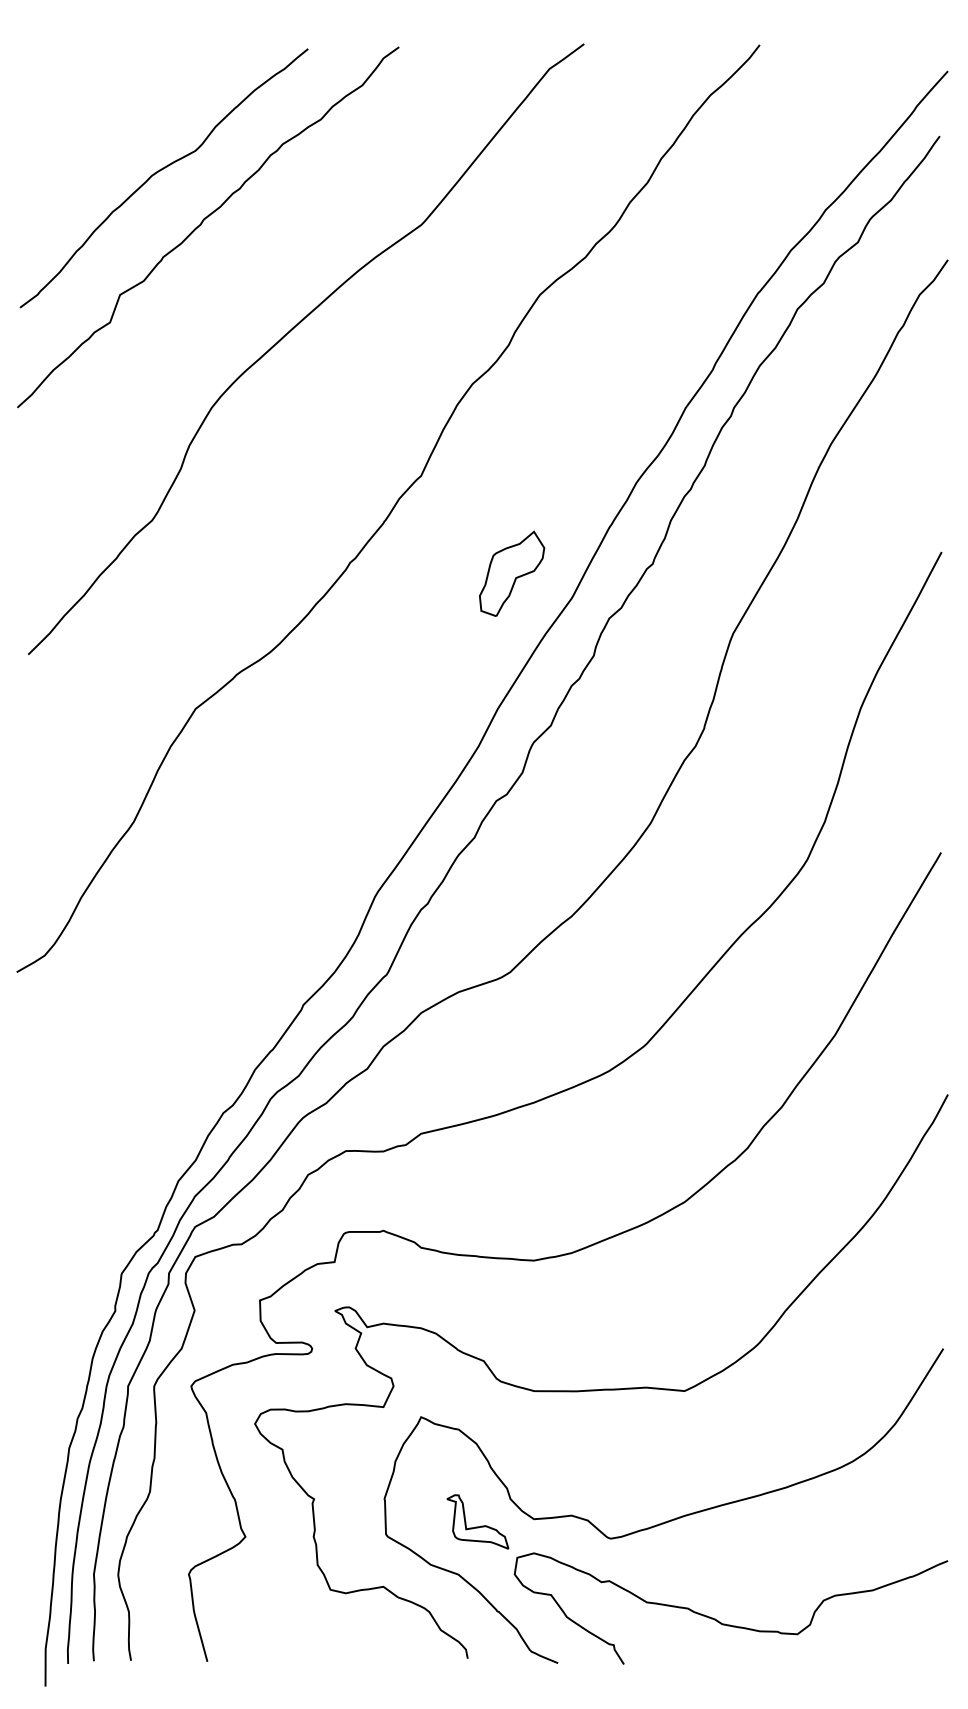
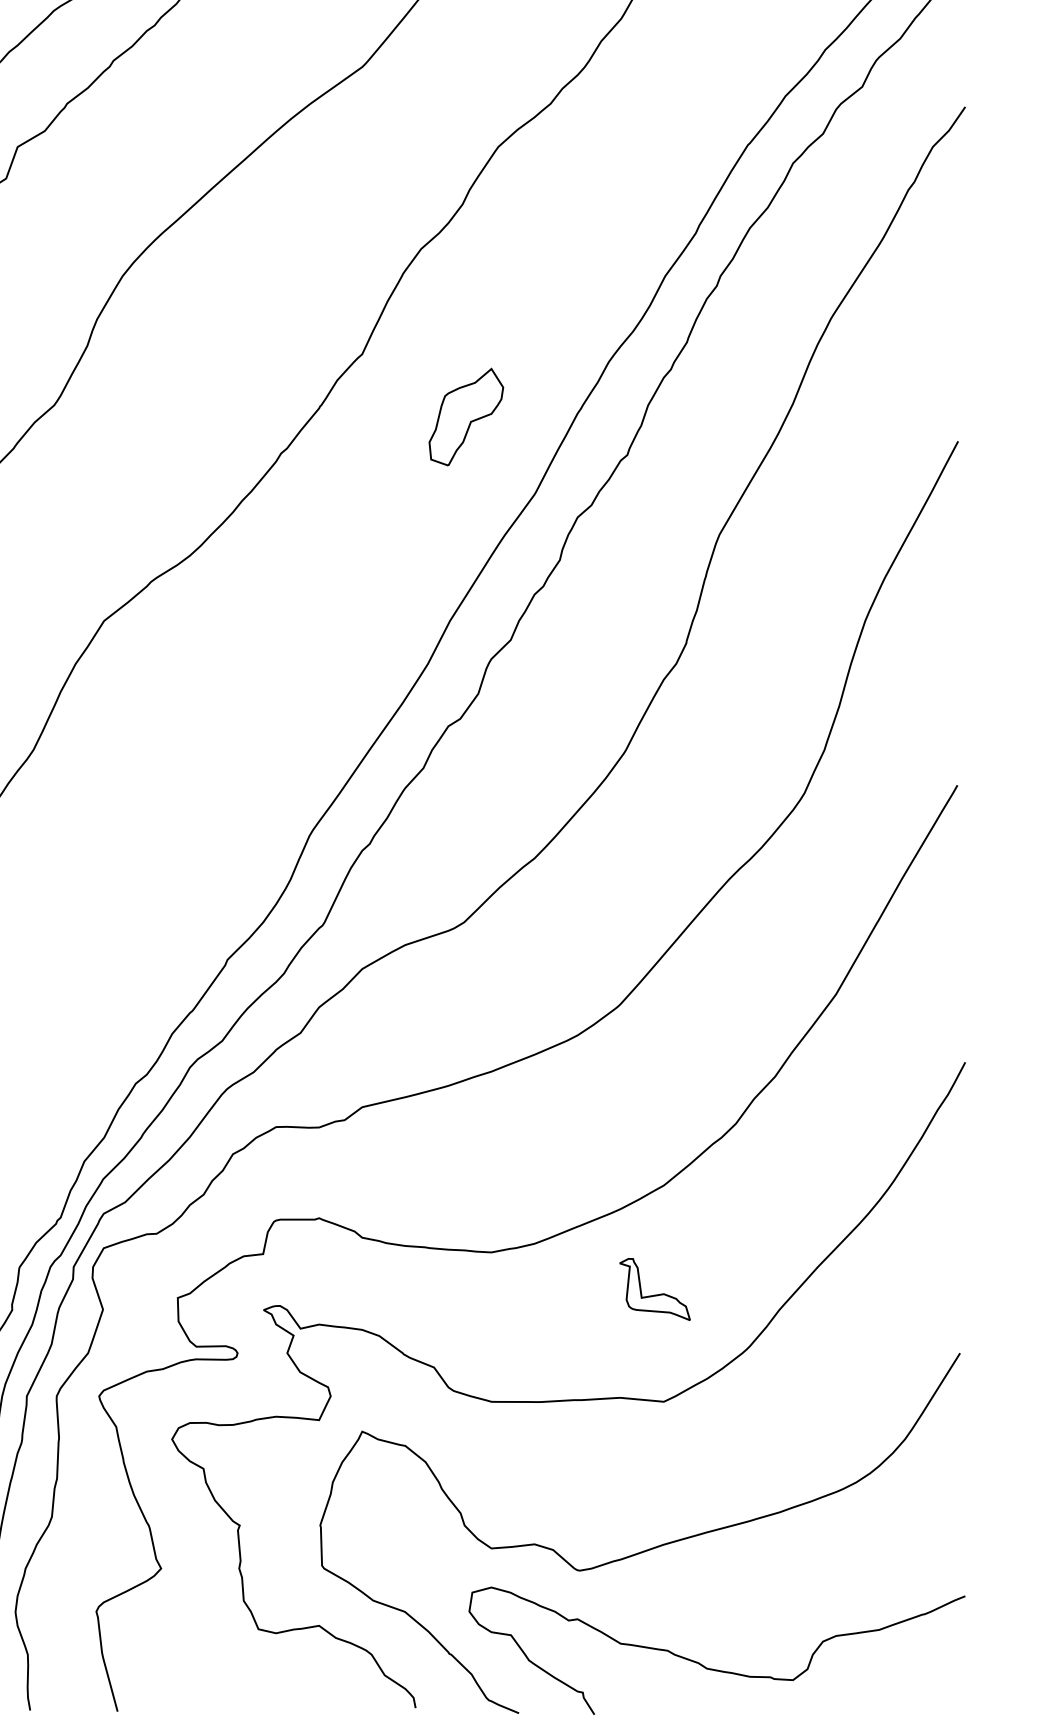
part: (512, 573) -> (466, 416), moved
part: (477, 1521) -> (654, 1288), moved

